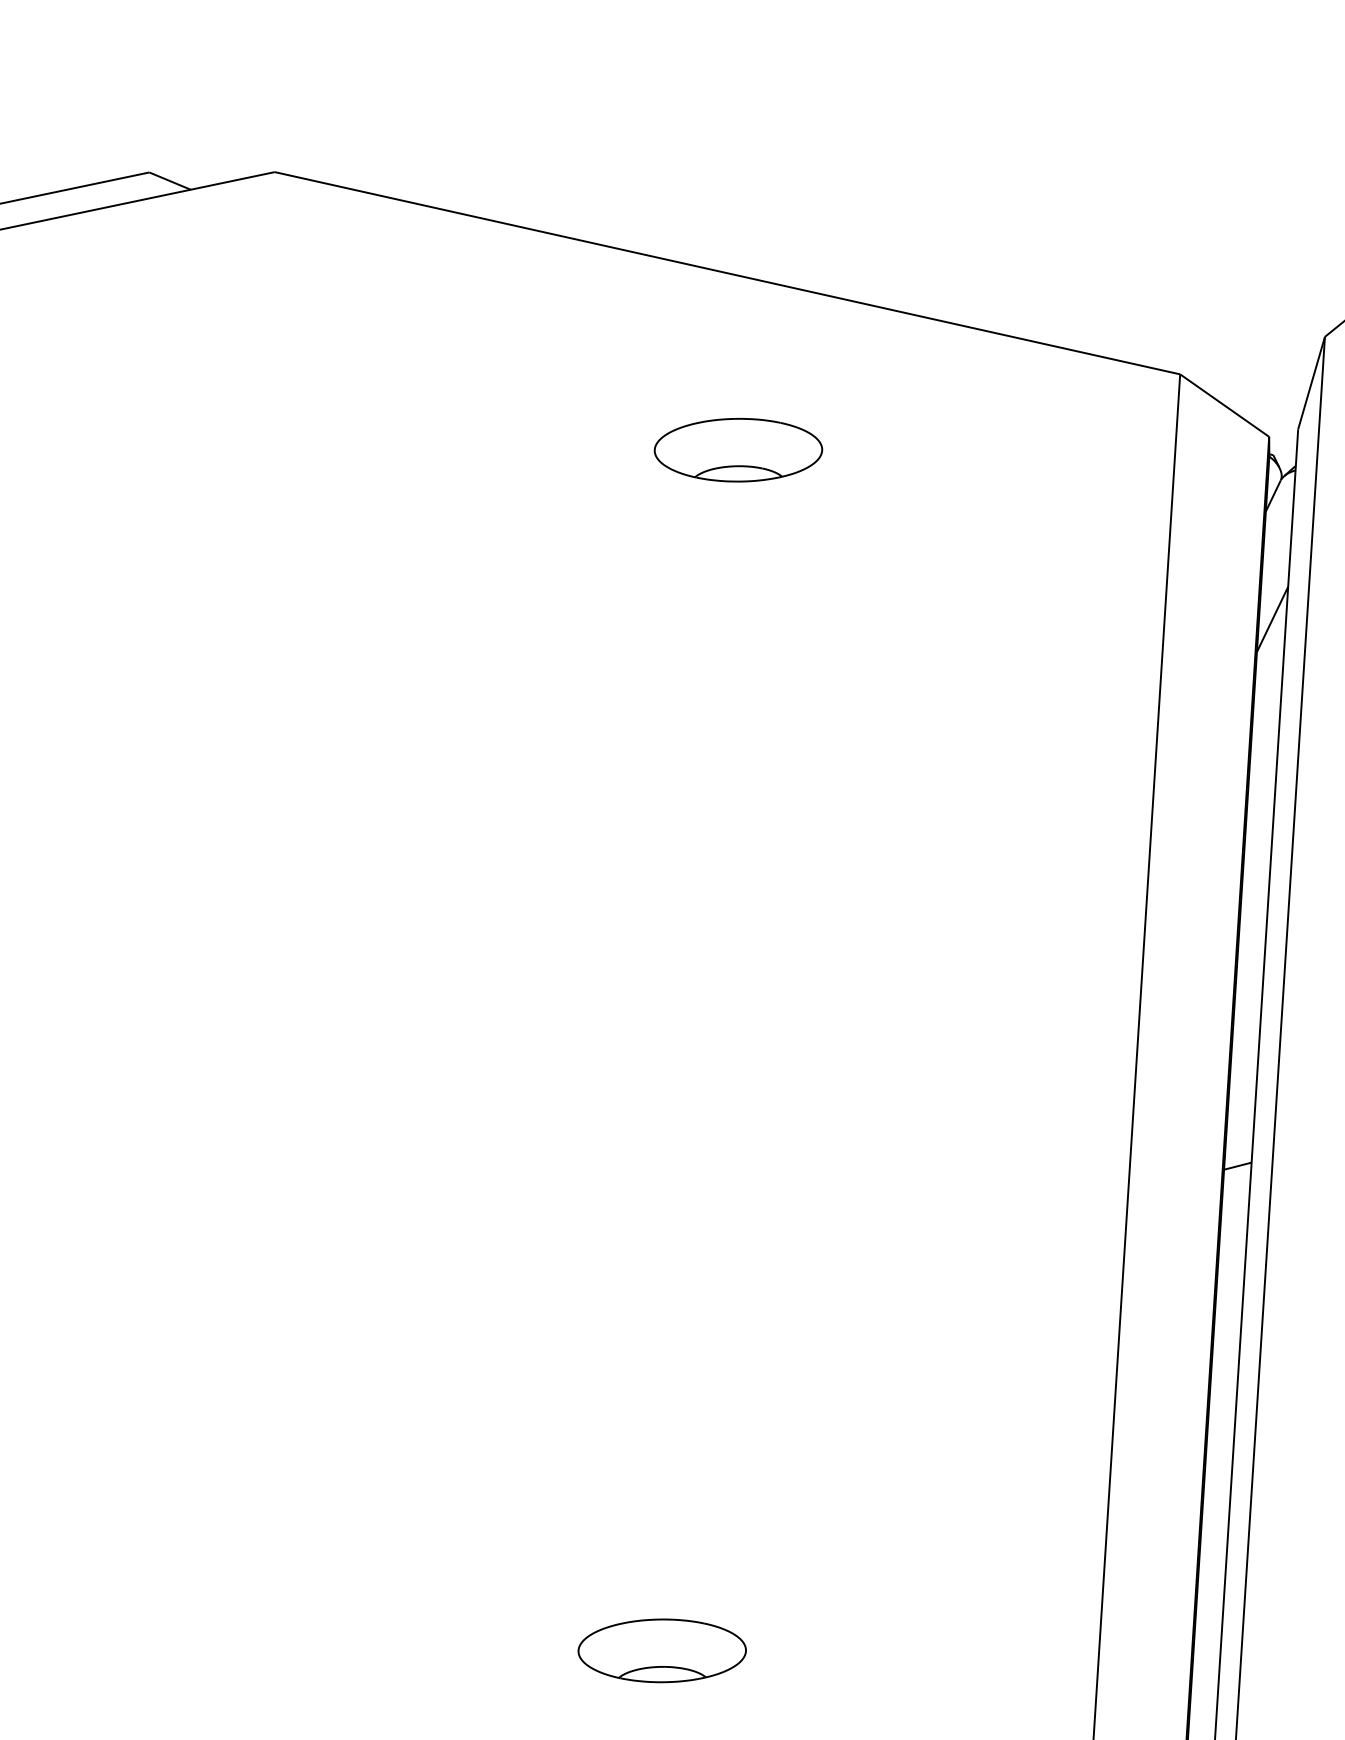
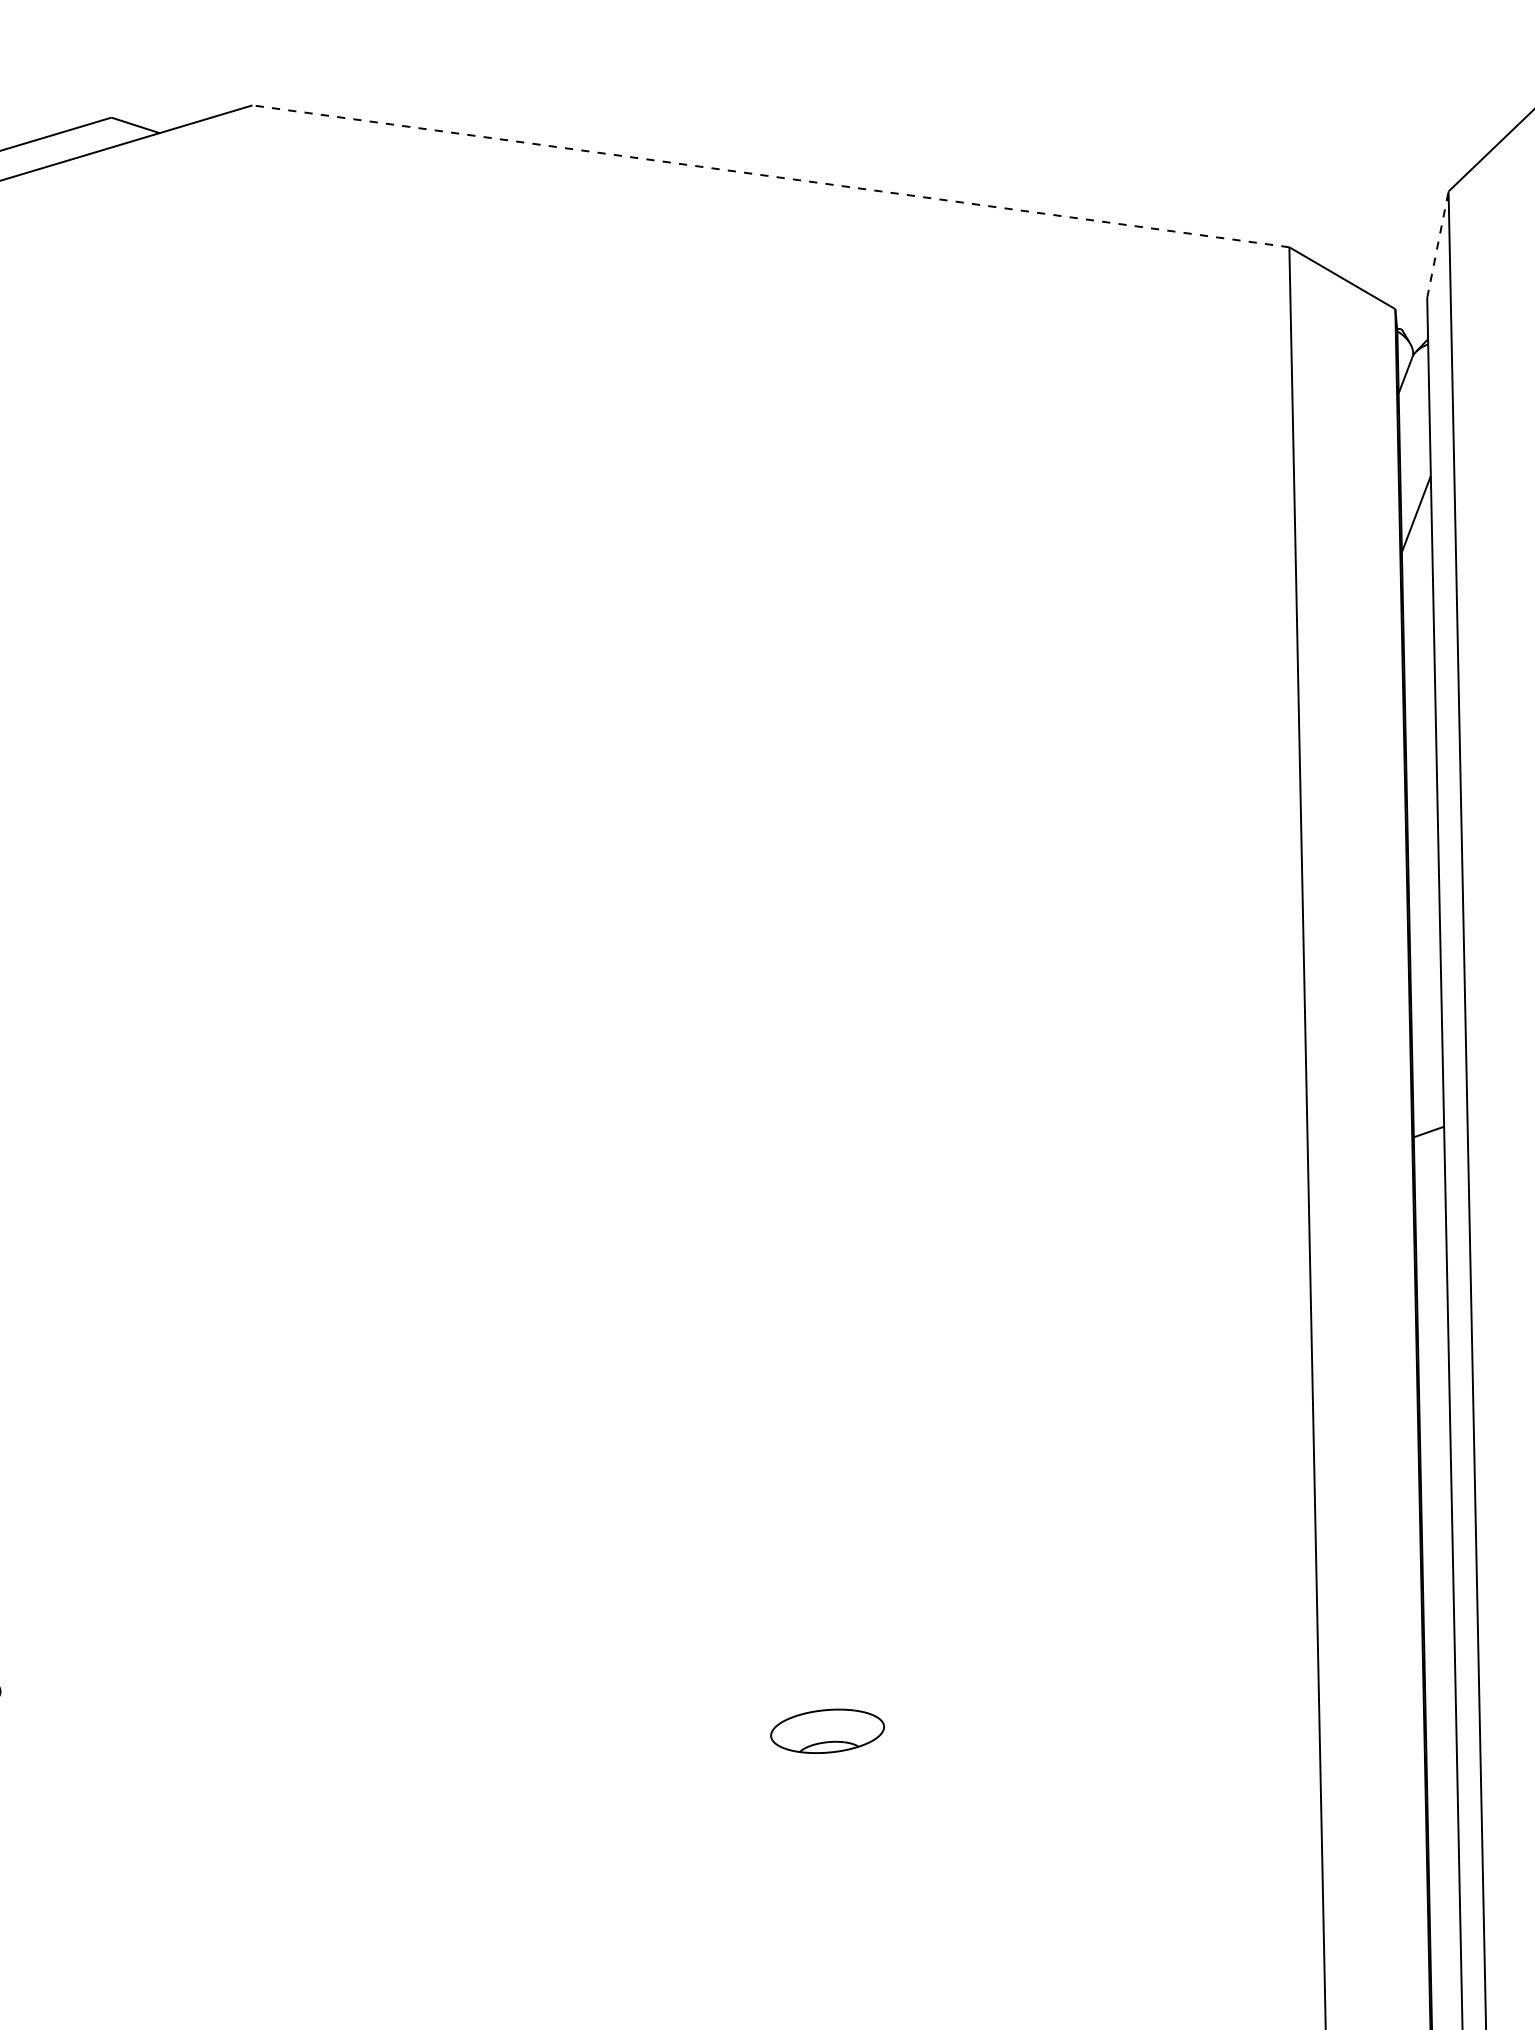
line: (727, 273) -> (770, 176), solid -> dashed
line: (1312, 382) -> (1438, 244), solid -> dashed
part: (738, 450) -> (799, 374), removed
part: (662, 1651) -> (827, 1731), size x0.6

